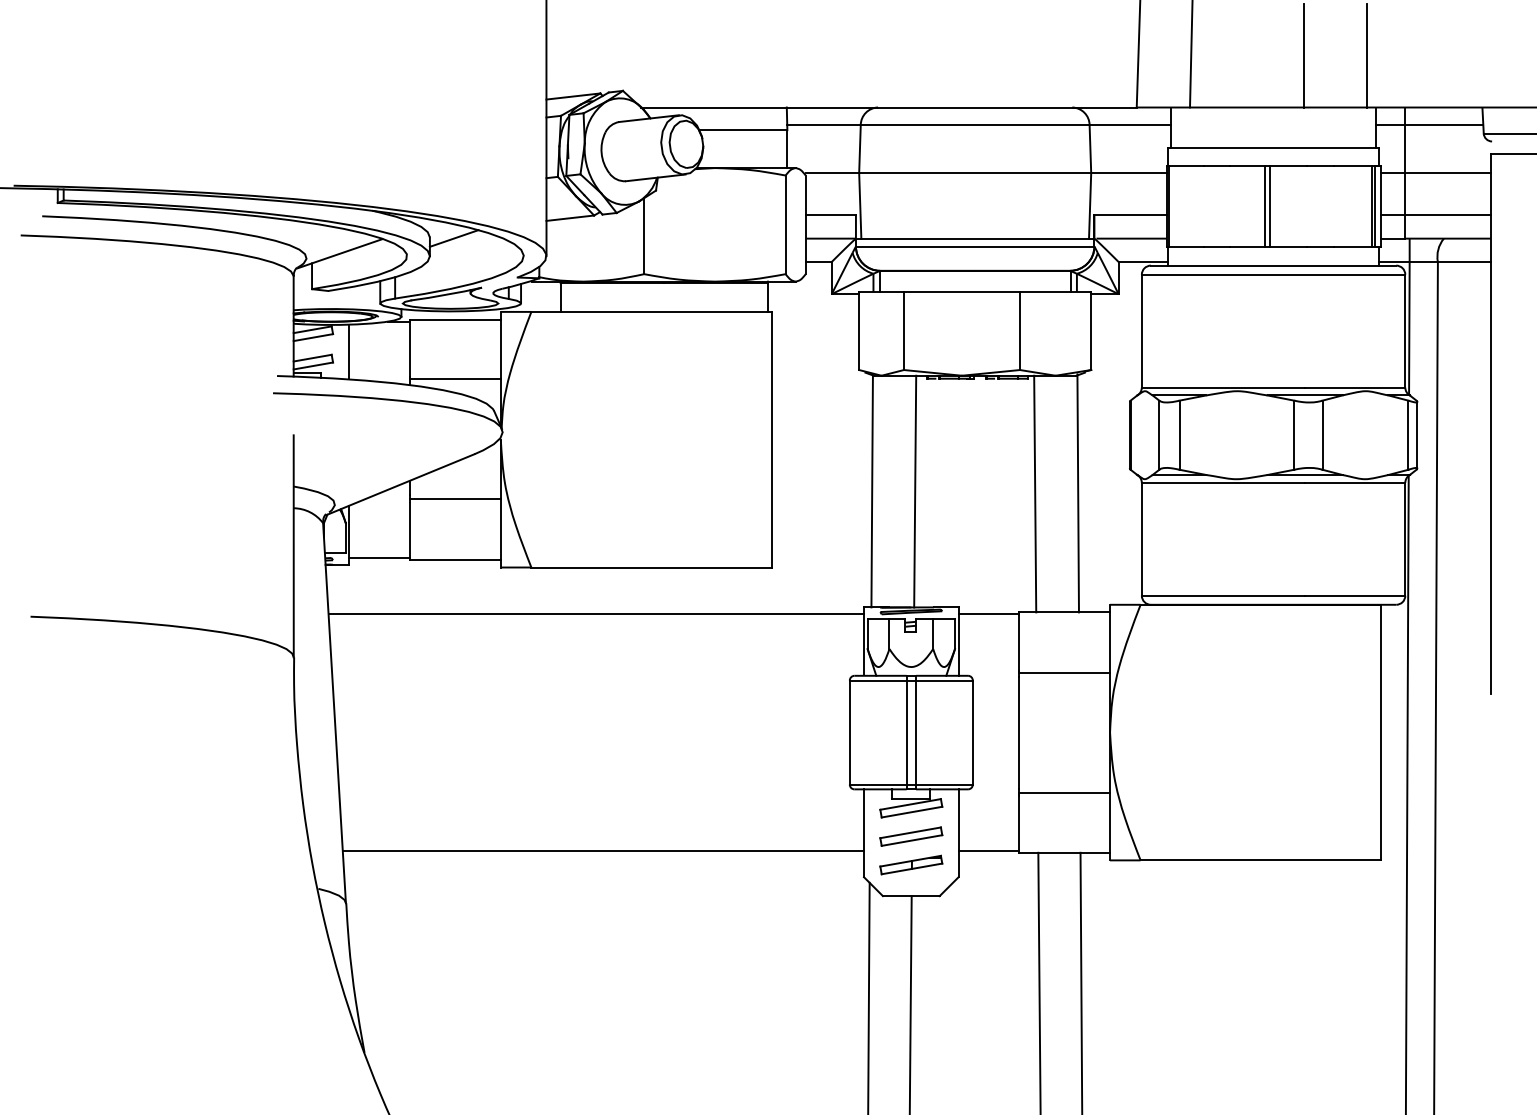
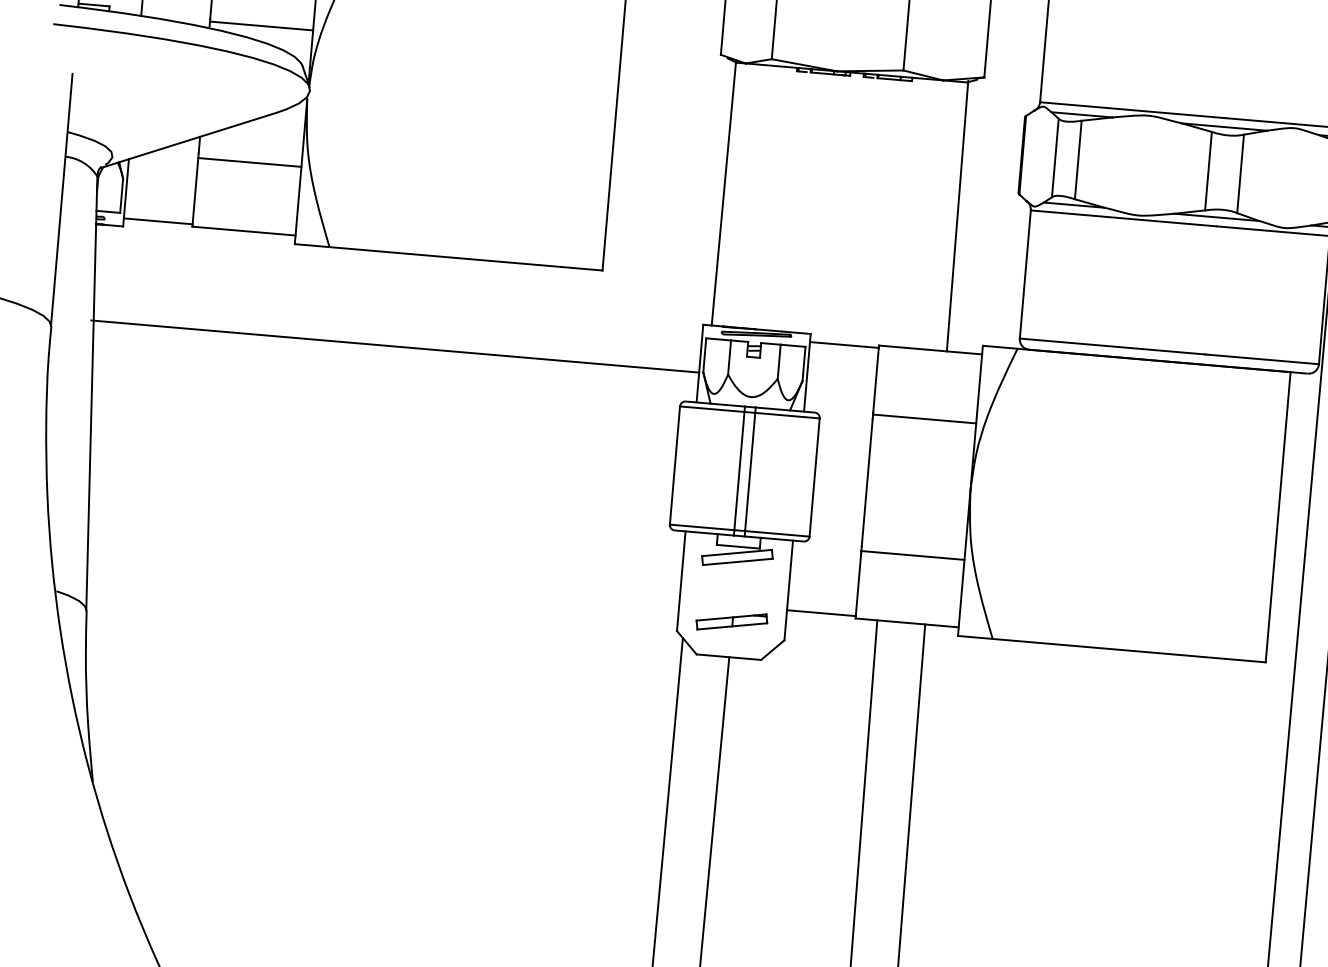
line: (915, 491) -> (773, 198), removed
line: (1035, 493) -> (909, 212), removed
line: (596, 614) -> (395, 346), moved
part: (911, 836) -> (734, 589), removed
line: (603, 850) -> (383, 575), removed

